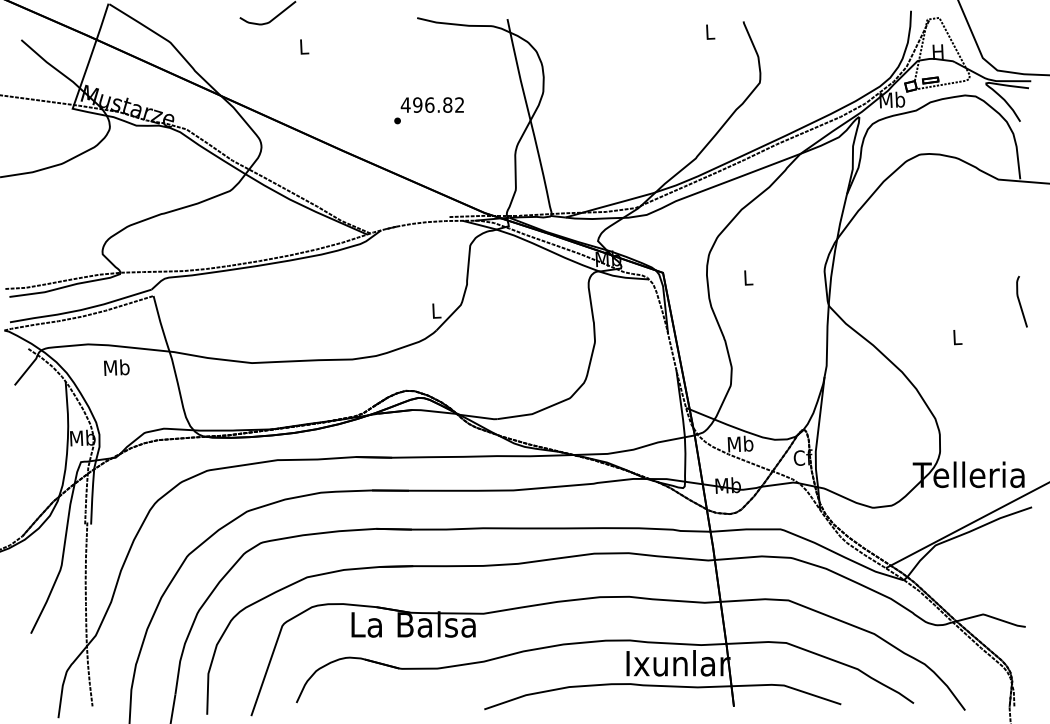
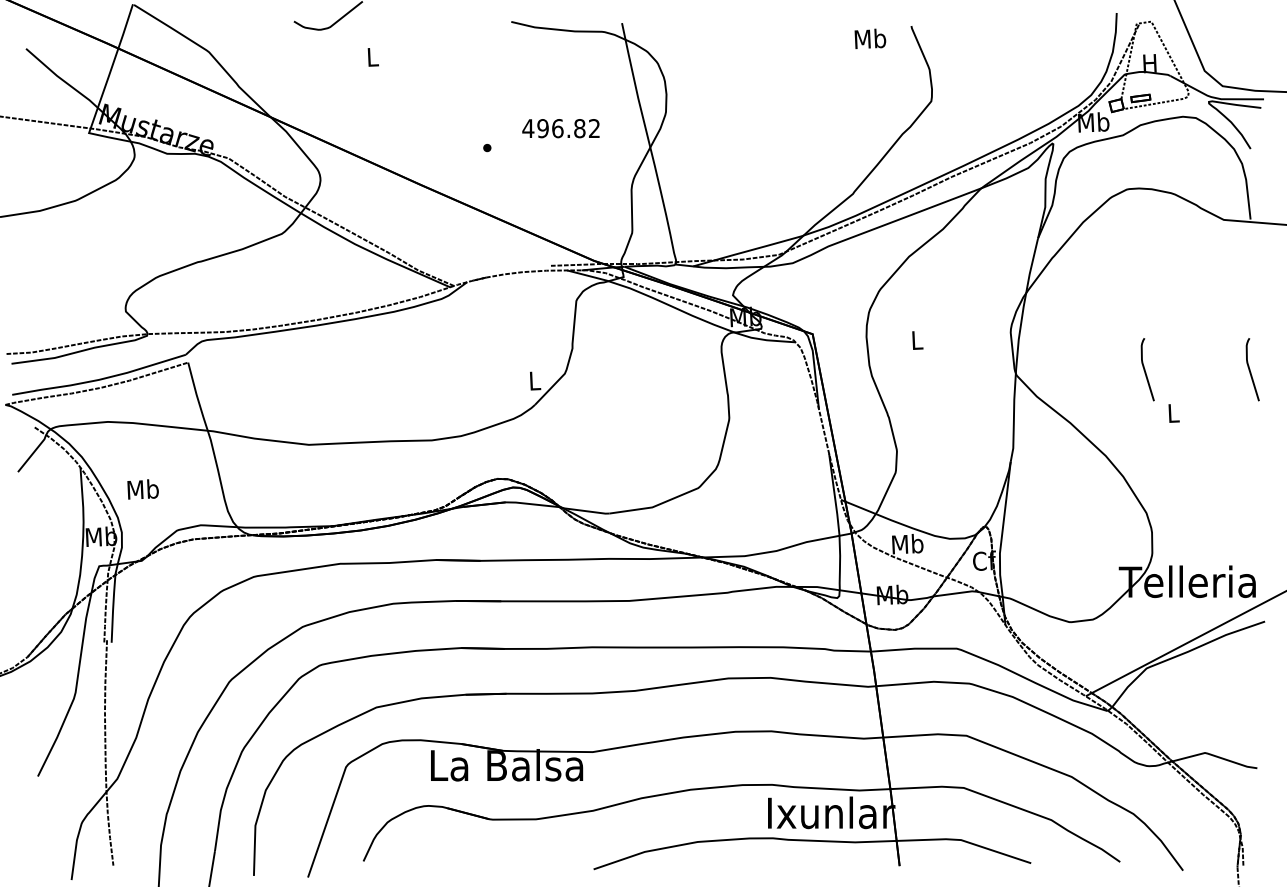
text: (710, 31) -> (870, 38), L -> Mb
text: (431, 105) -> (560, 128), moved
curve: (934, 301) -> (1145, 369), added
text: (116, 367) -> (142, 489), moved

